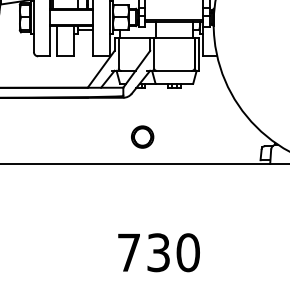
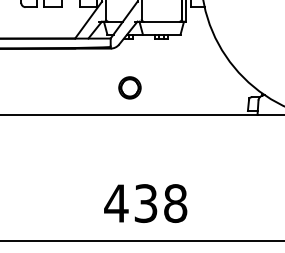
text: (157, 252) -> (144, 203), 730 -> 438

